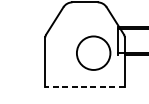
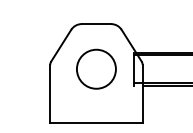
circle: (93, 52) -> (96, 68), moved
line: (84, 86) -> (95, 122), dashed -> solid

